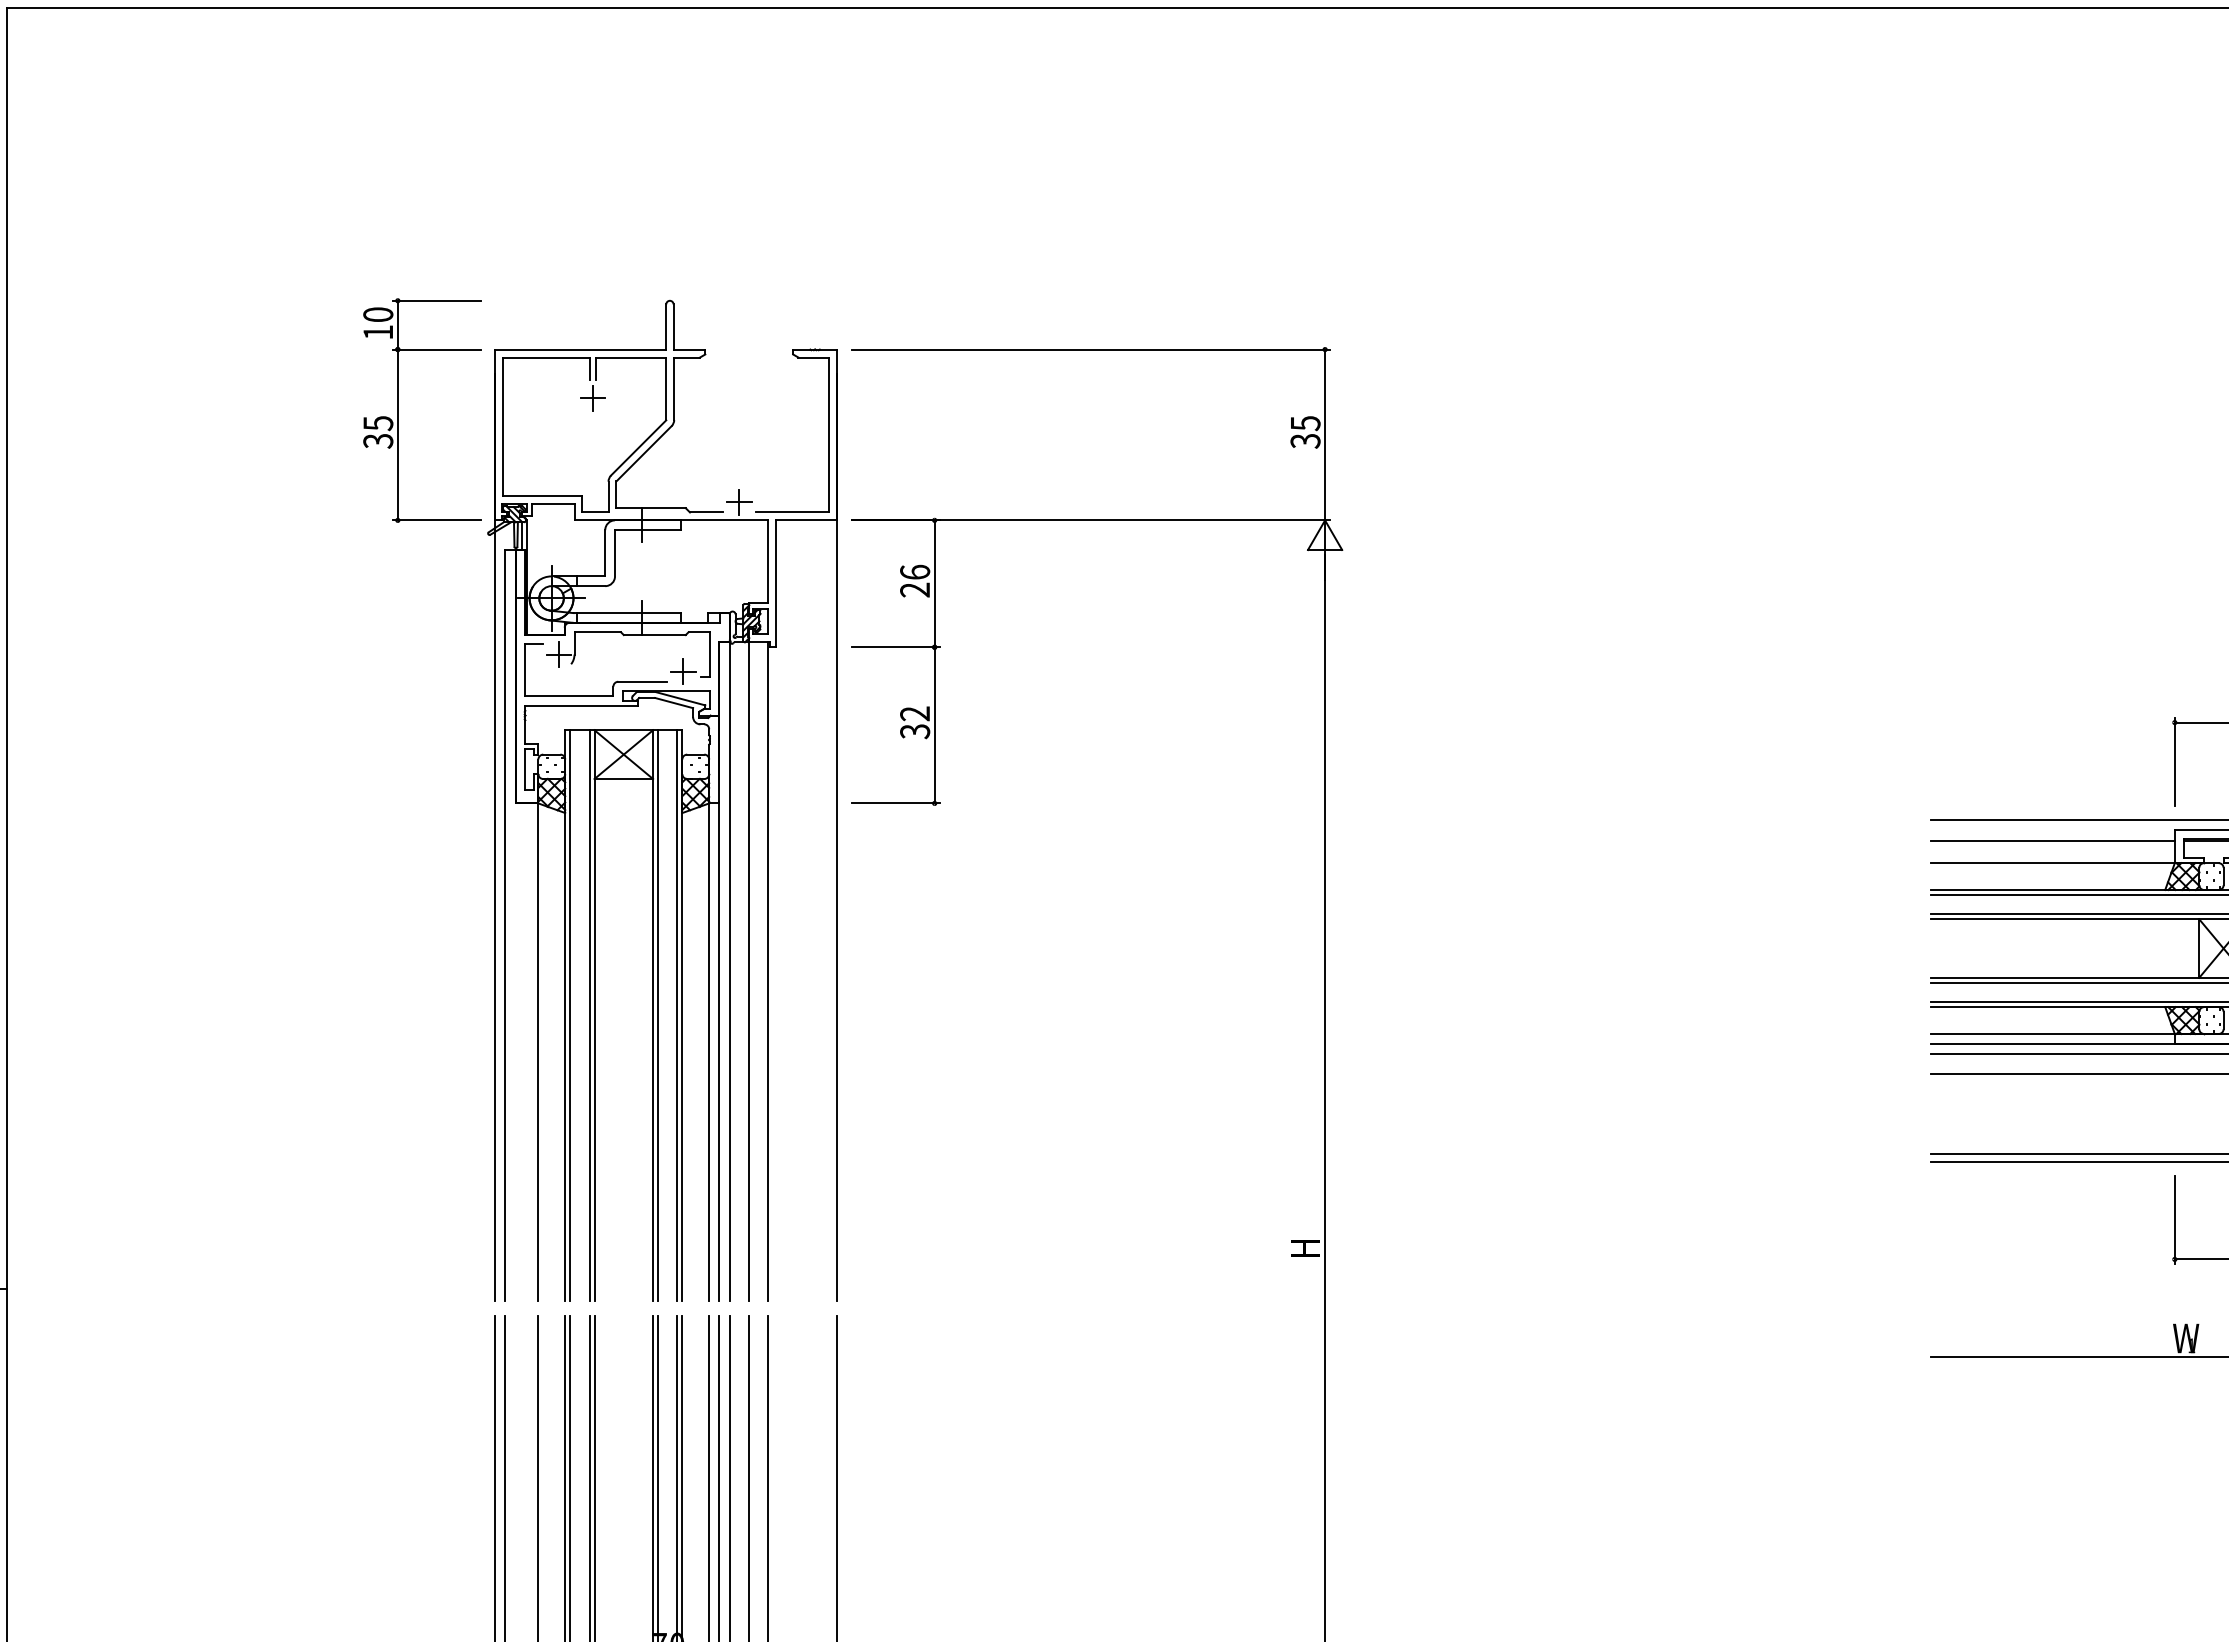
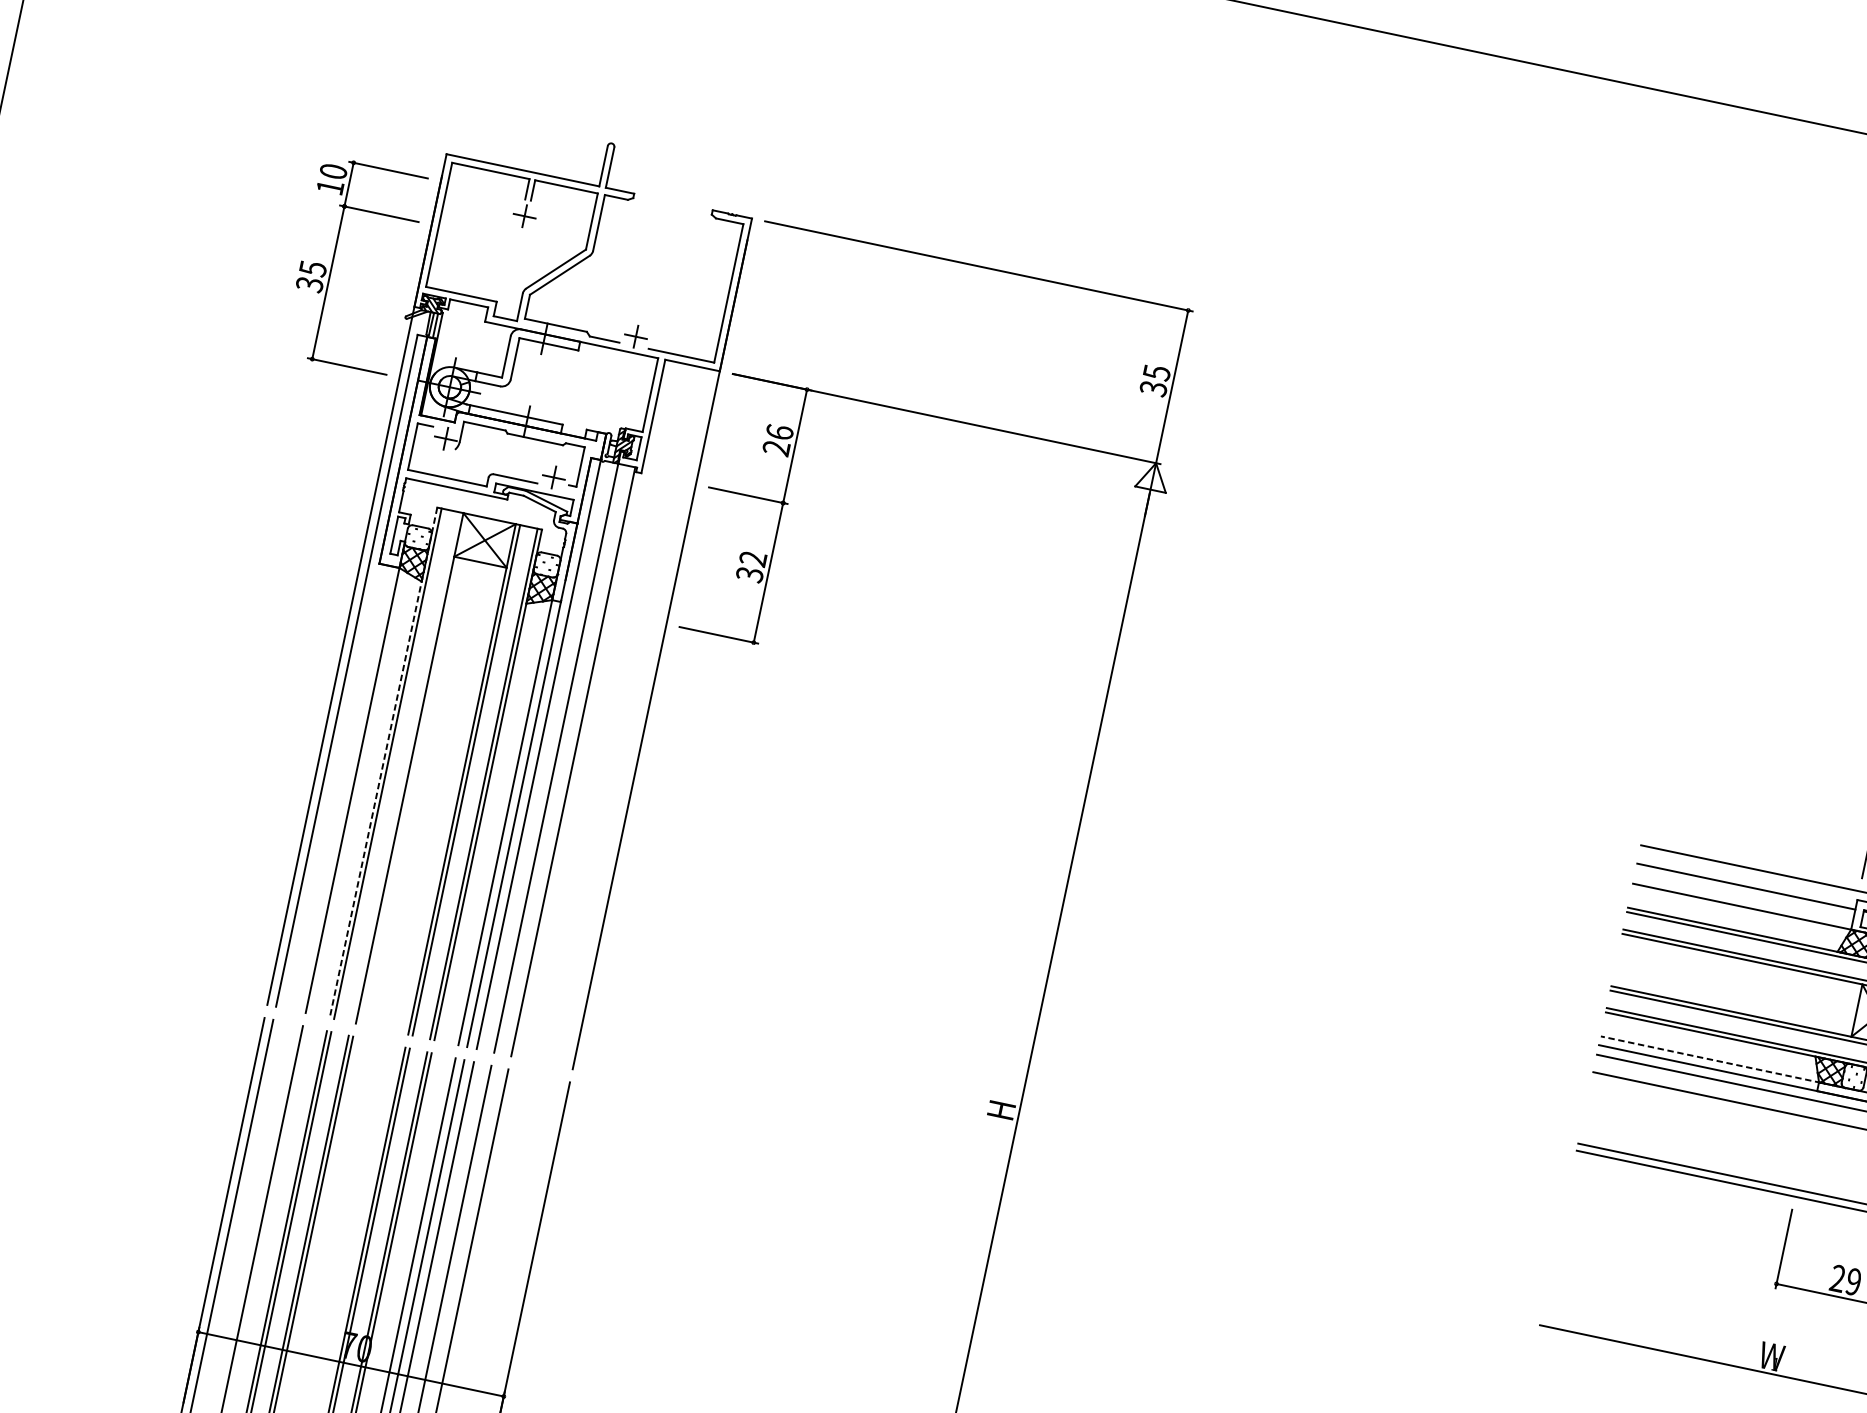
part: (398, 410) -> (333, 261), moved
line: (589, 1015) -> (405, 767), removed
line: (565, 1016) -> (383, 763), solid -> dashed
line: (2053, 1033) -> (1710, 1059), solid -> dashed

